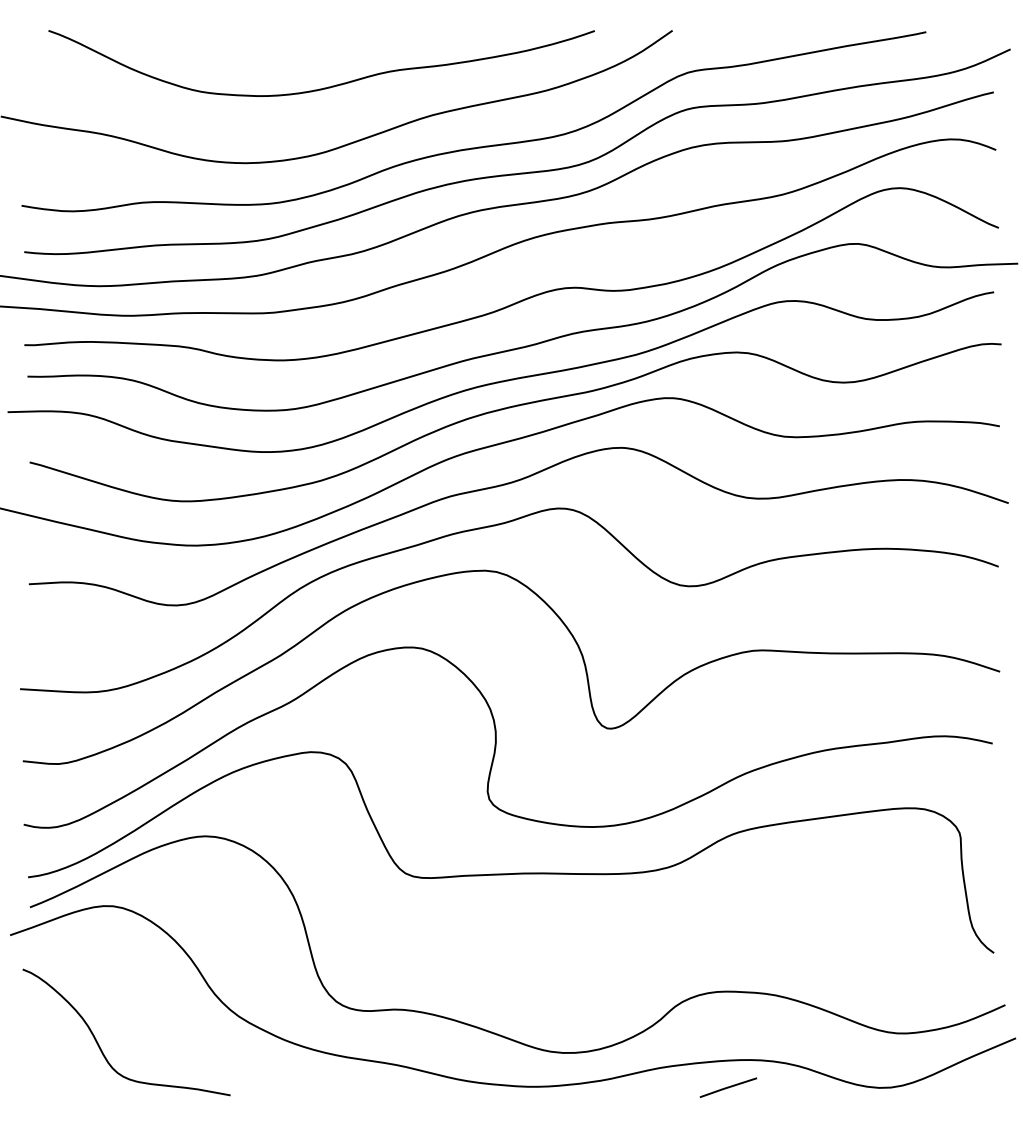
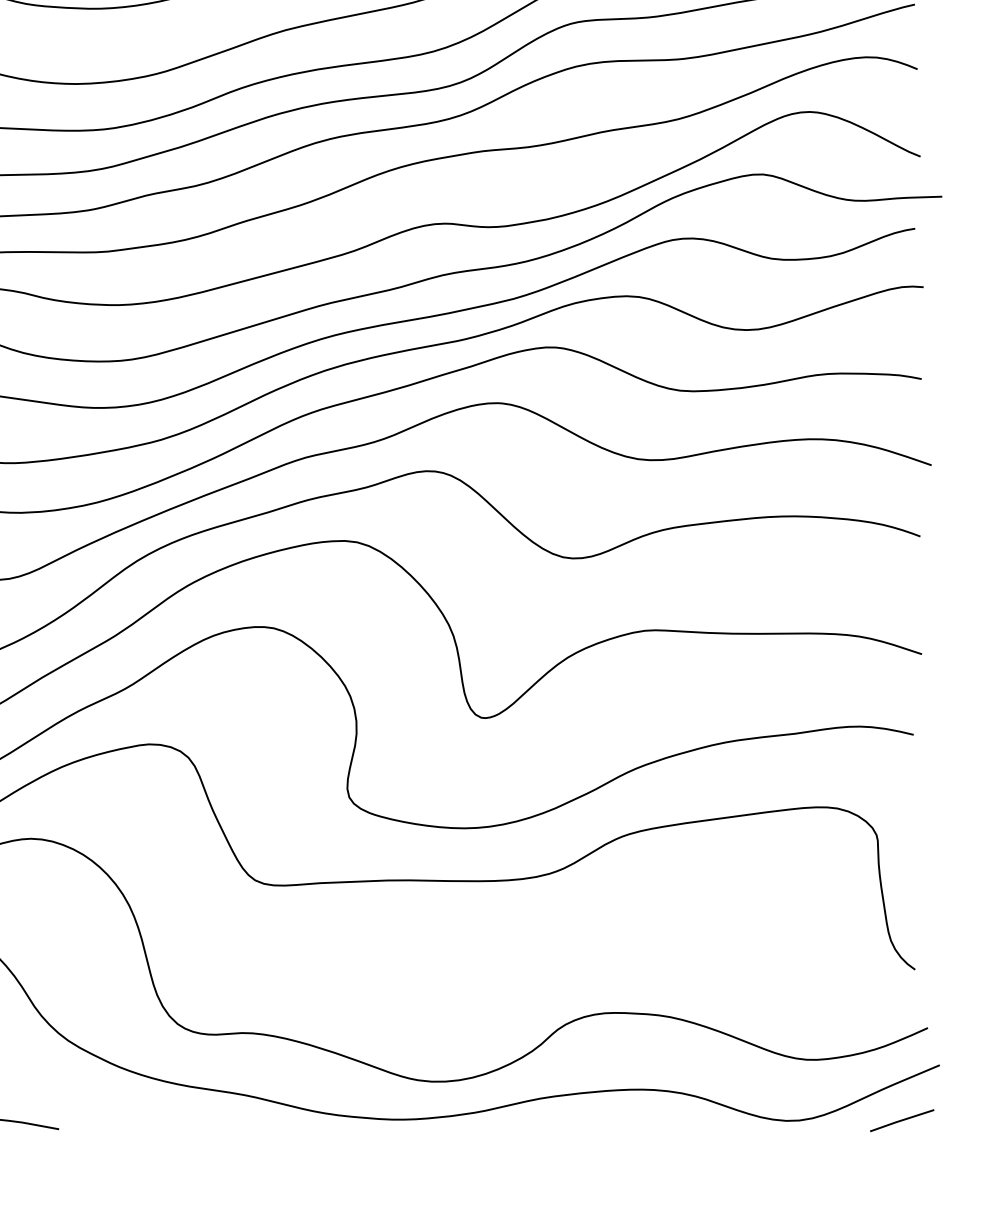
line: (728, 1087) -> (902, 1120), moved

